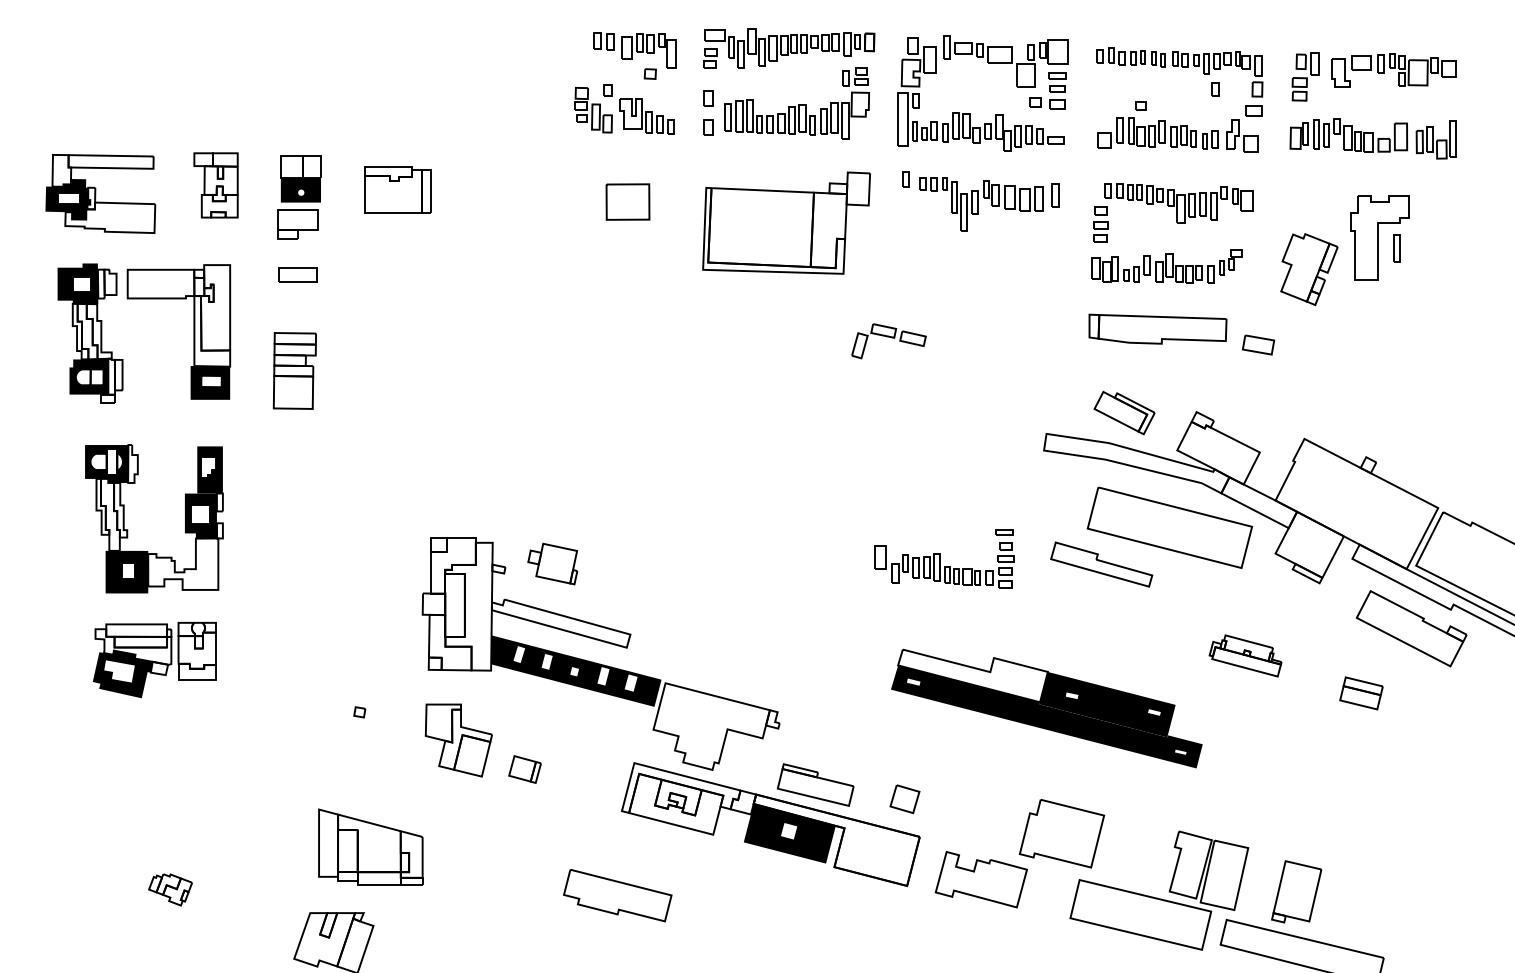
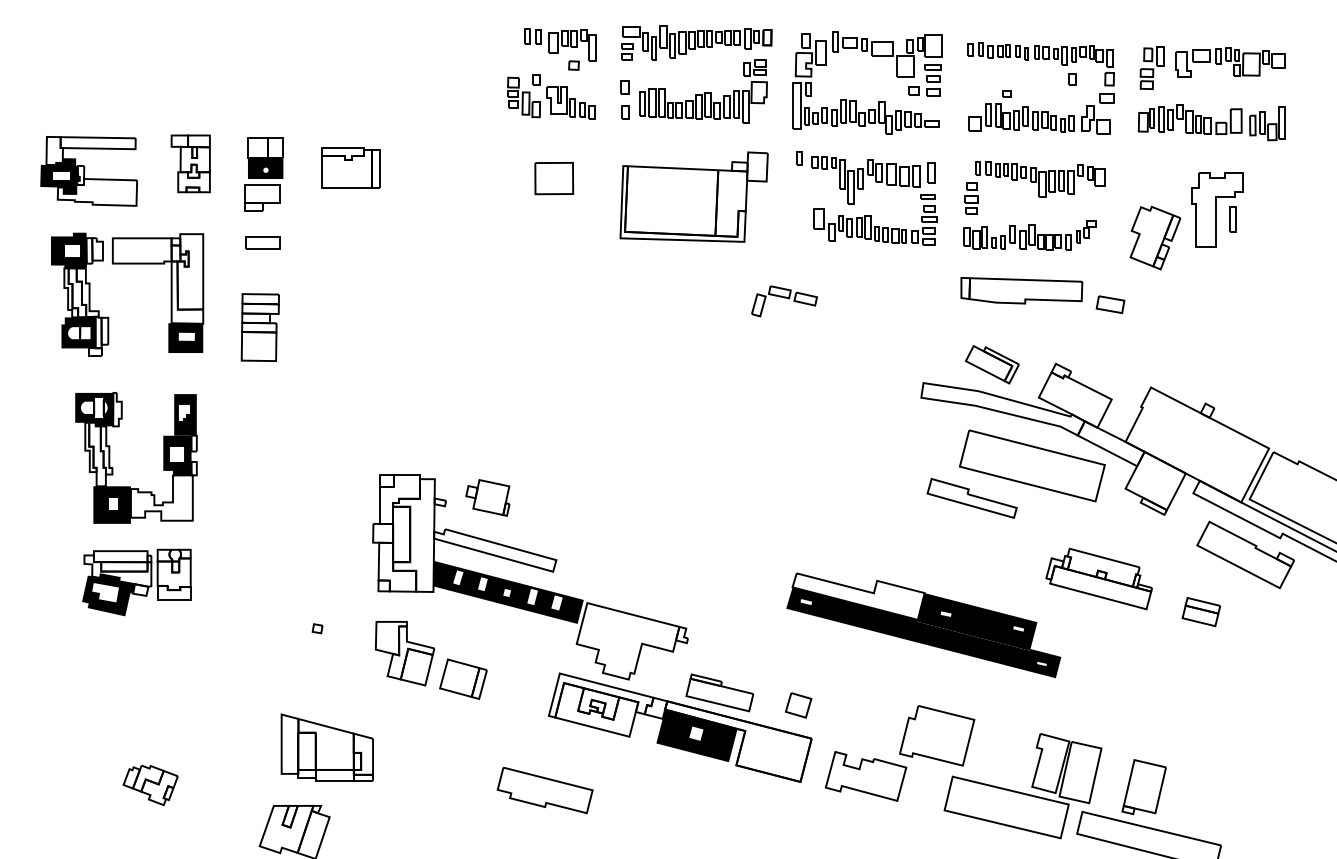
part: (944, 558) -> (874, 219), moved
part: (1245, 655) -> (1099, 578), size x1.67
part: (524, 769) -> (462, 679), size x1.67
part: (170, 889) -> (150, 785), size x1.43

